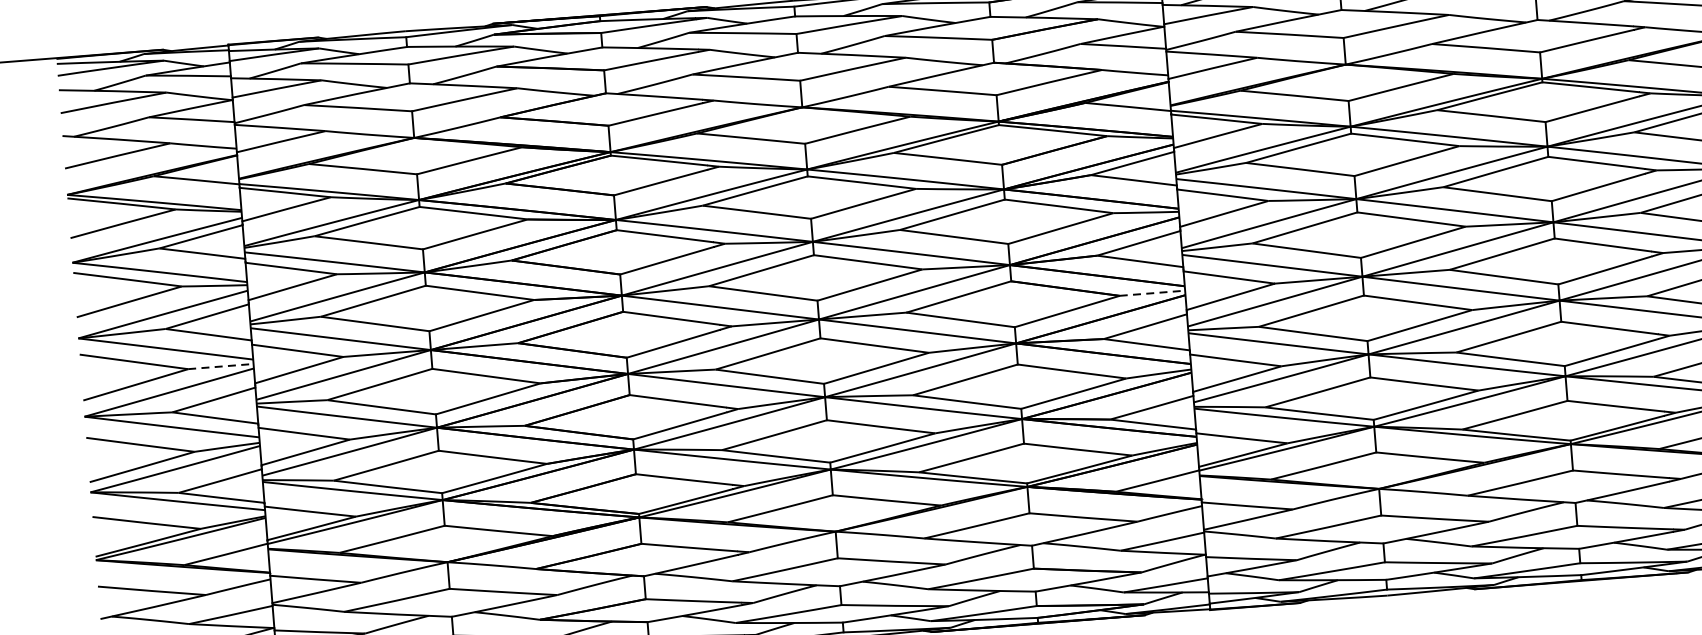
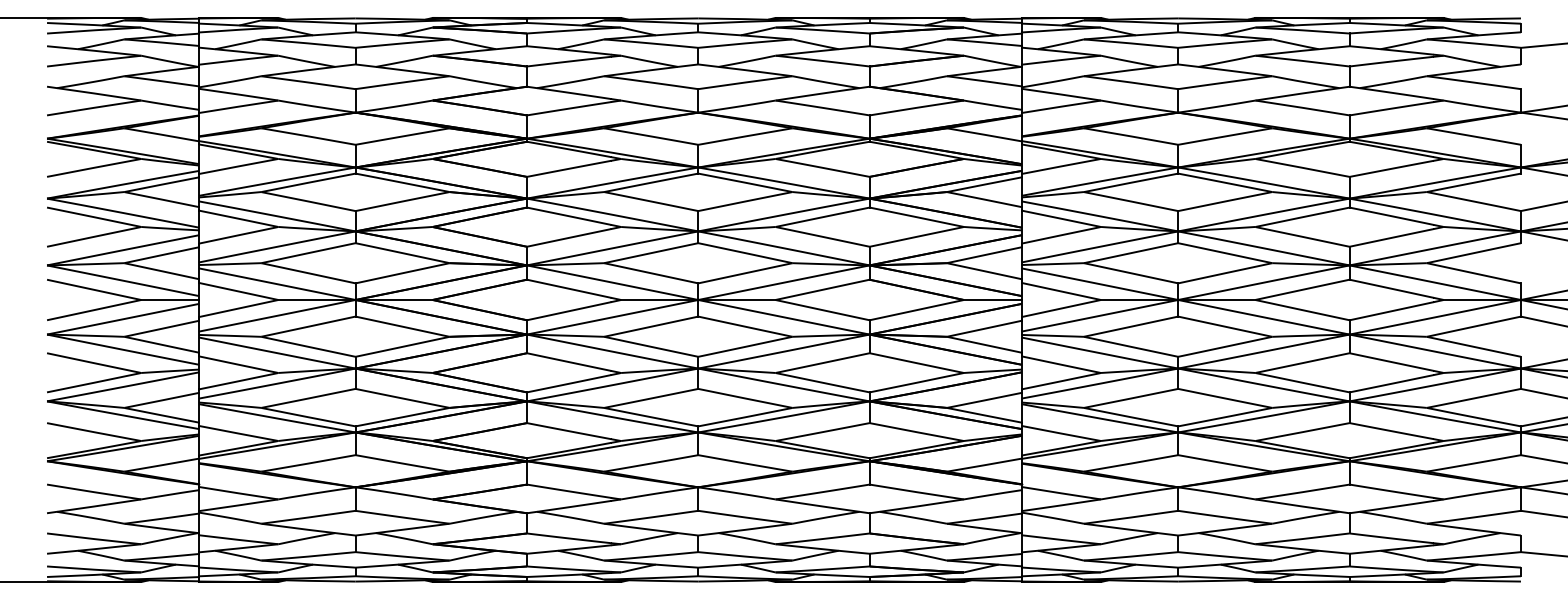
line: (1152, 292) -> (992, 299), dashed -> solid
line: (221, 366) -> (170, 299), dashed -> solid

